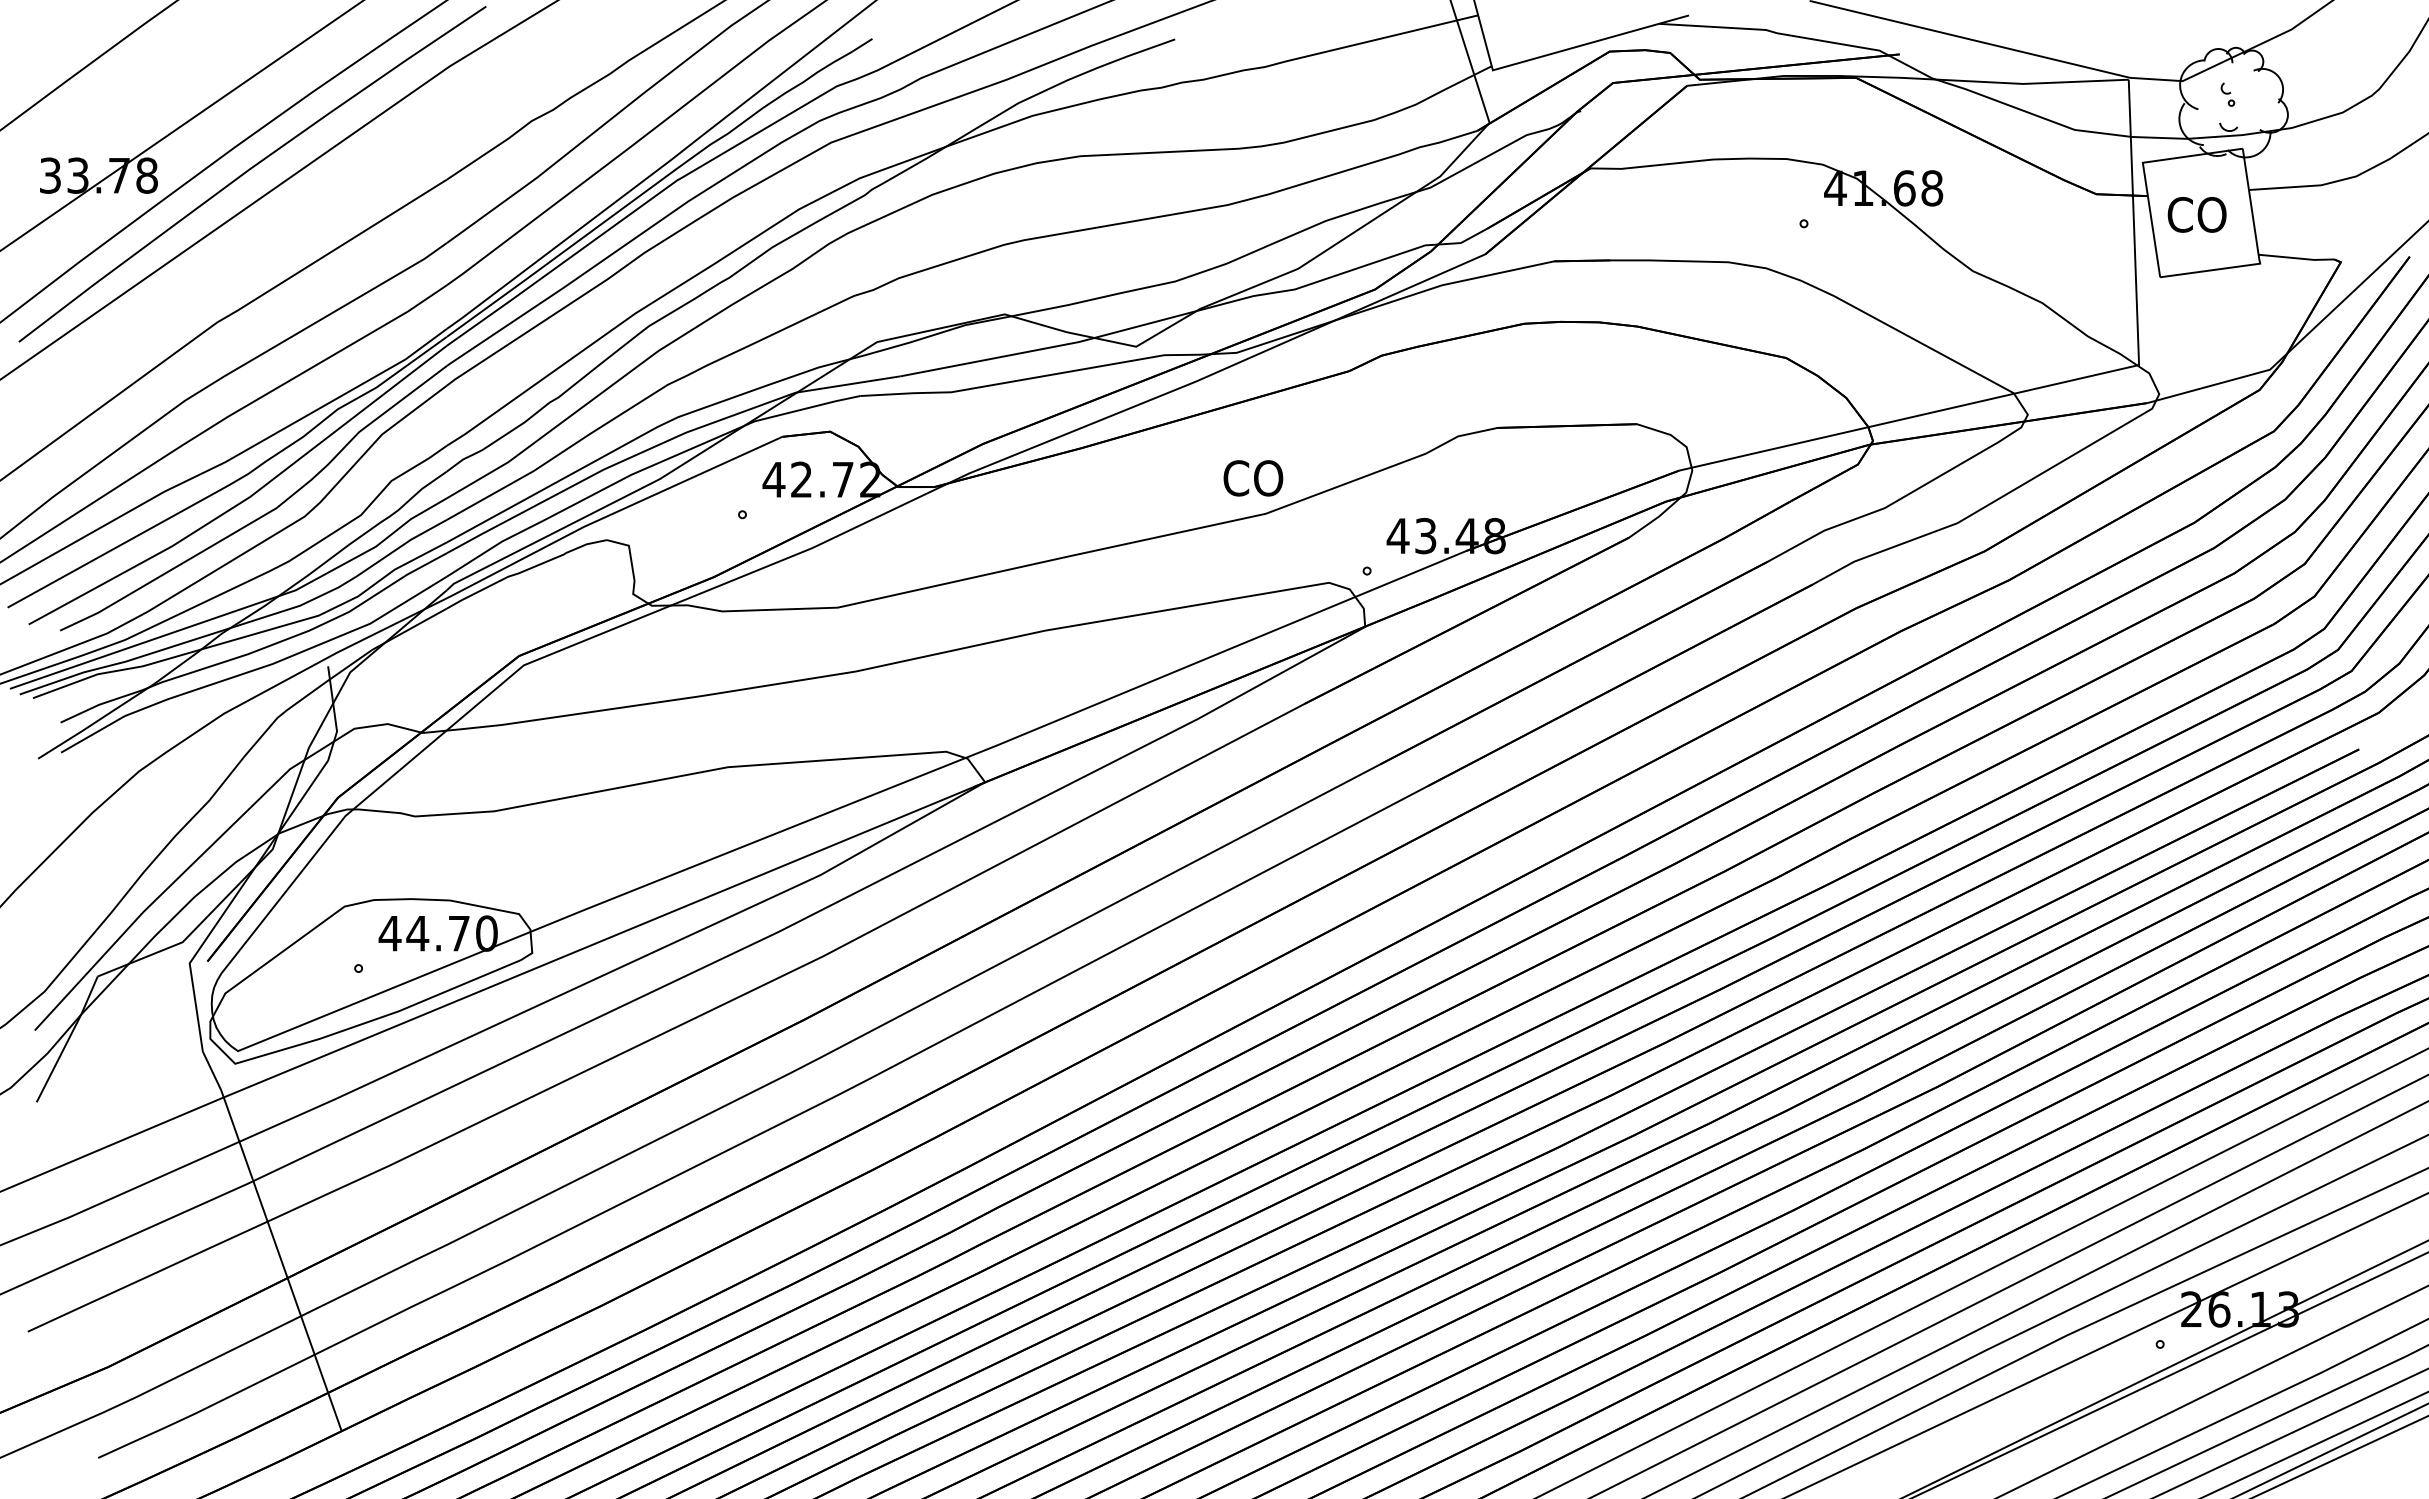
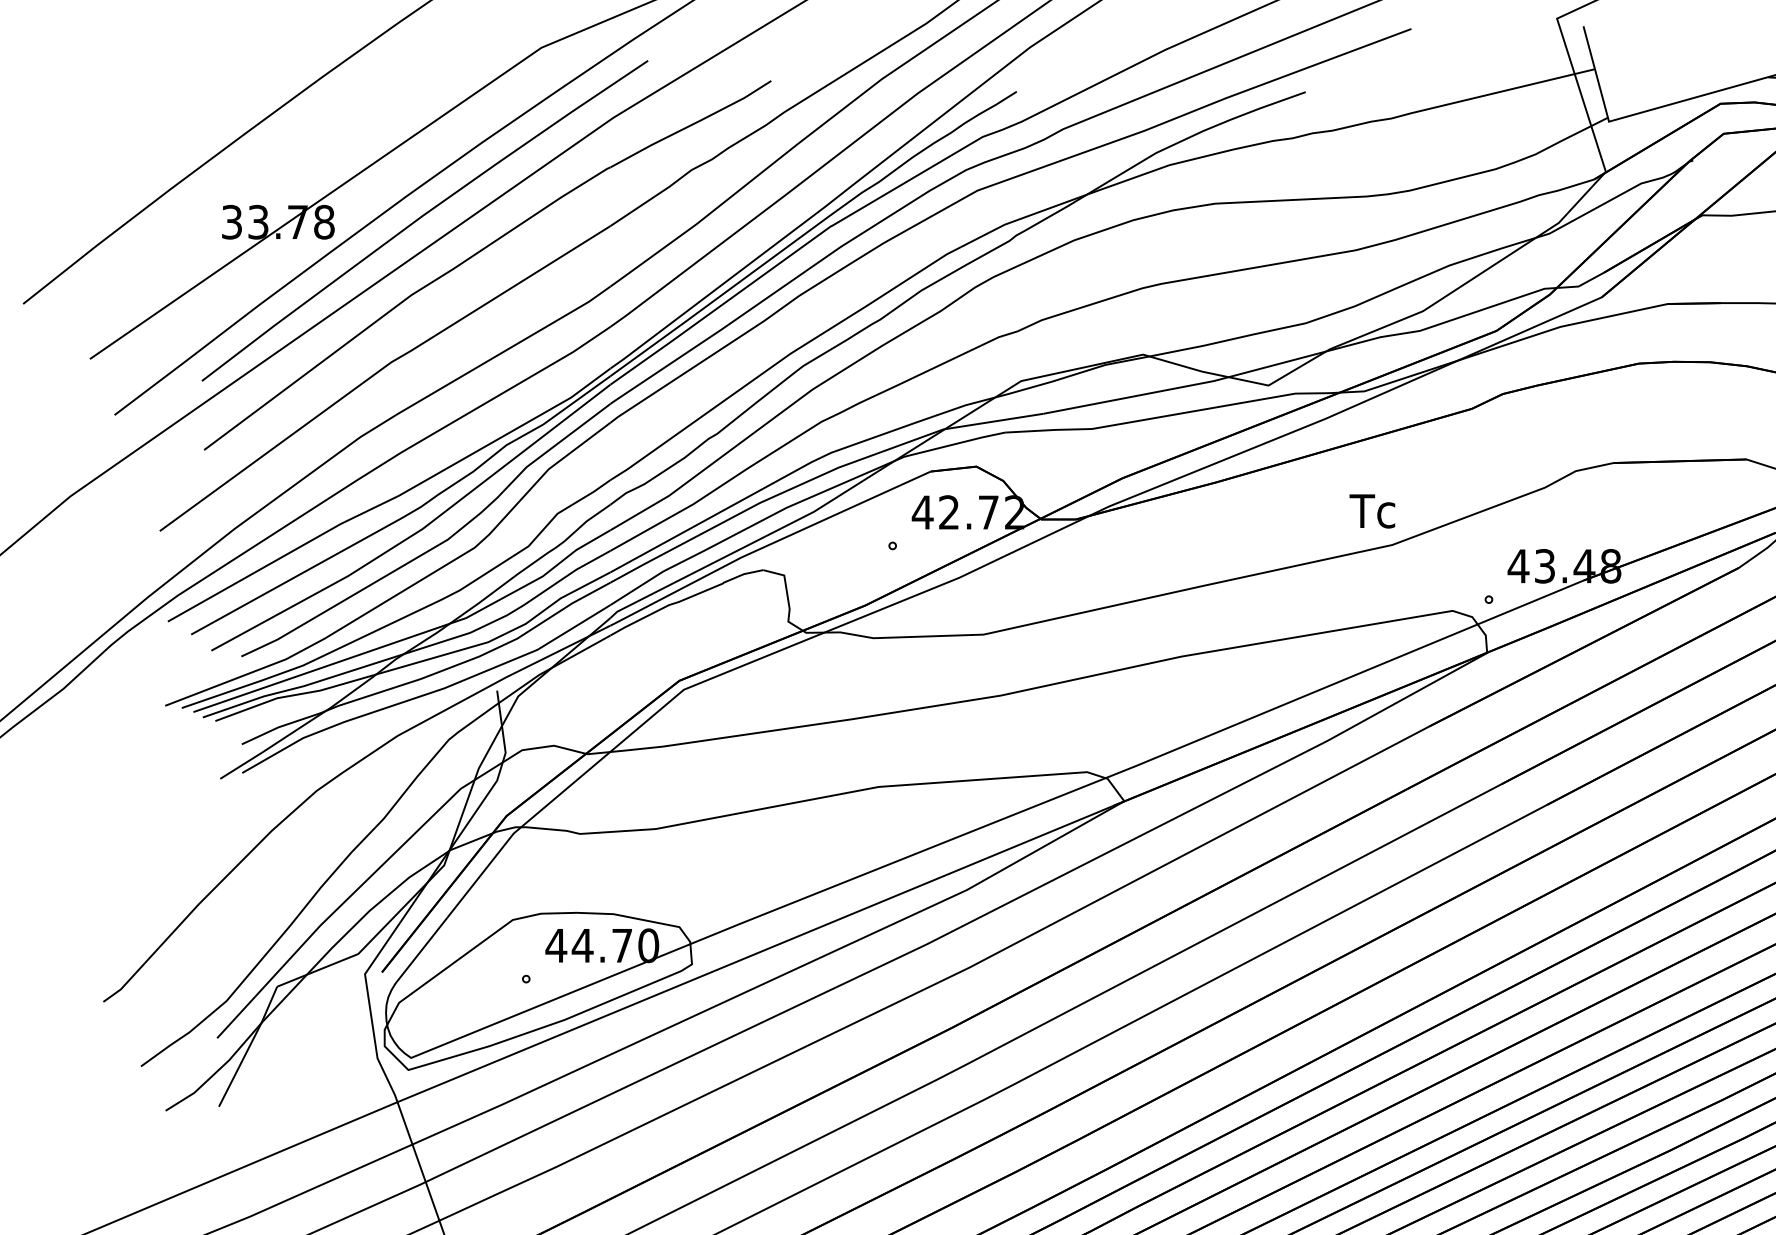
part: (310, 207) -> (480, 252), added
text: (1252, 478) -> (1379, 511), CO -> Tc

